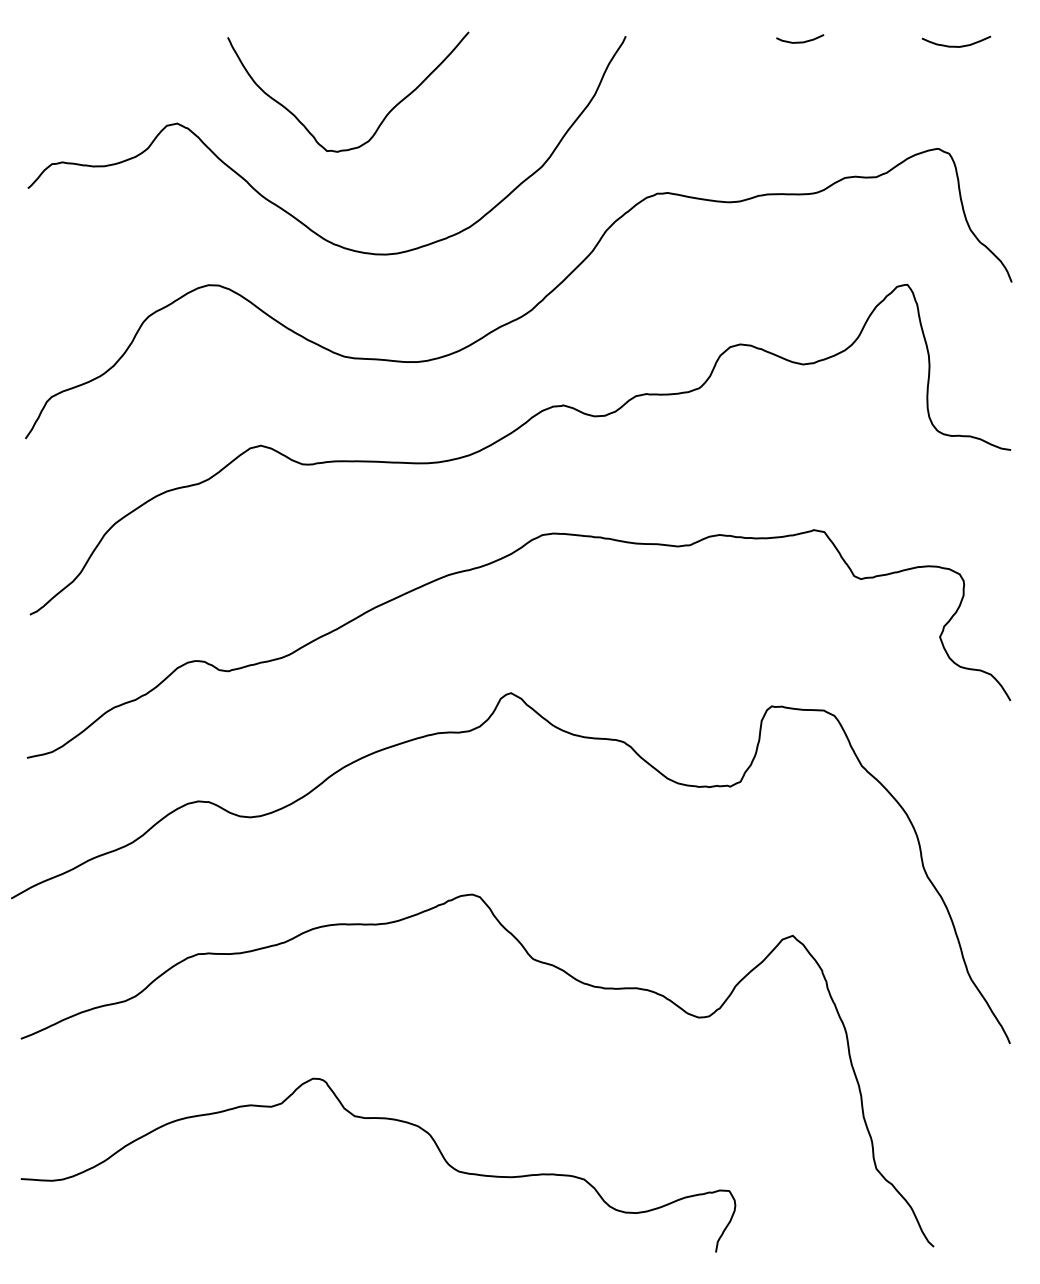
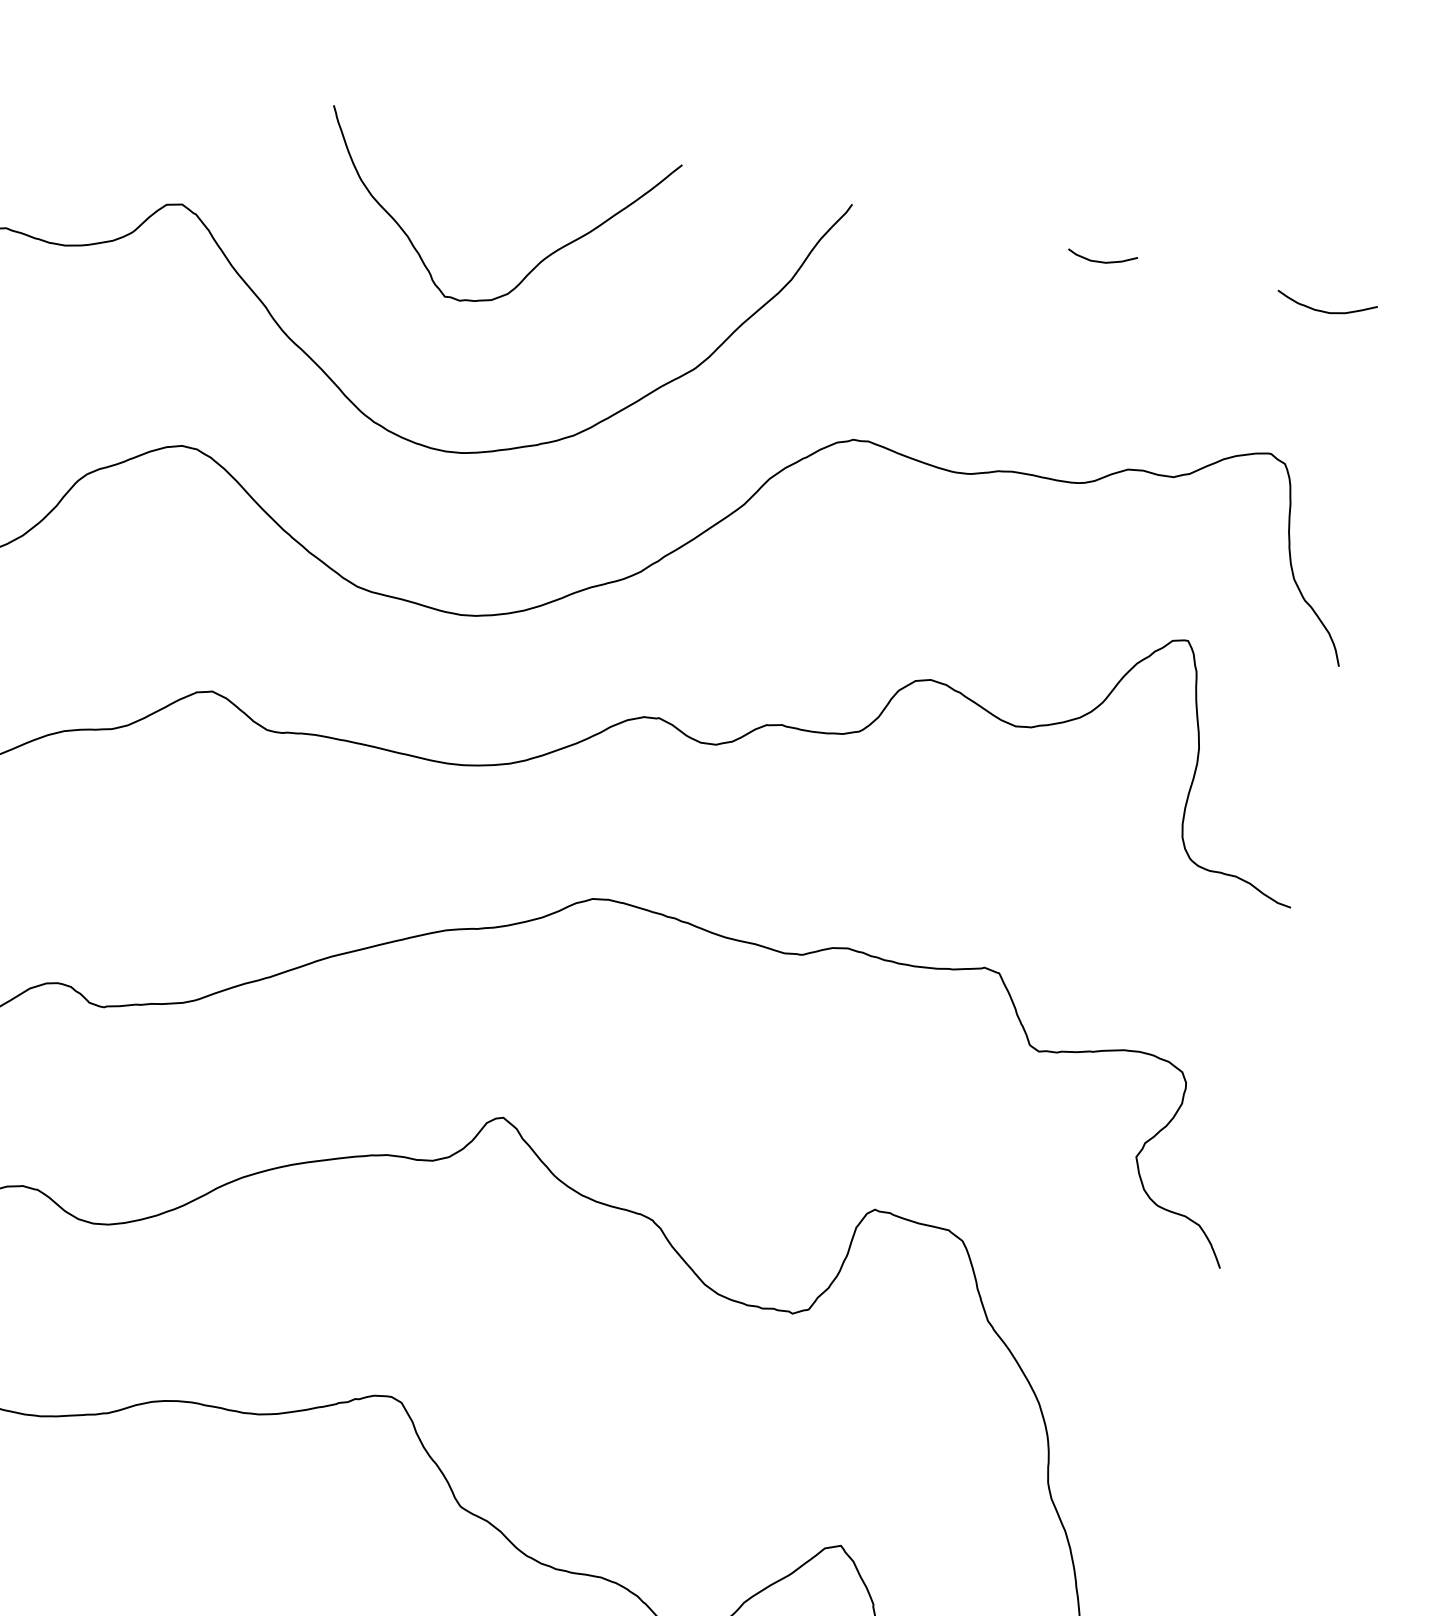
curve: (382, 119) -> (533, 266), moved

